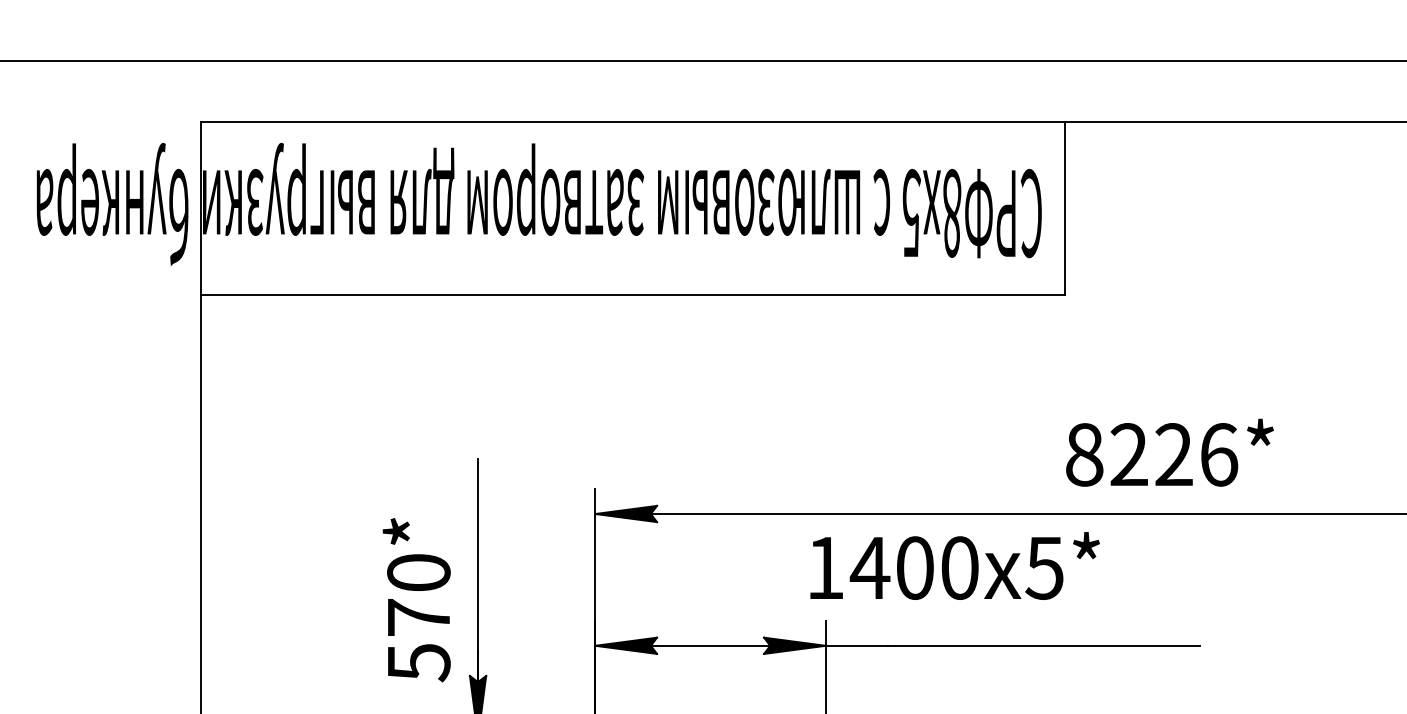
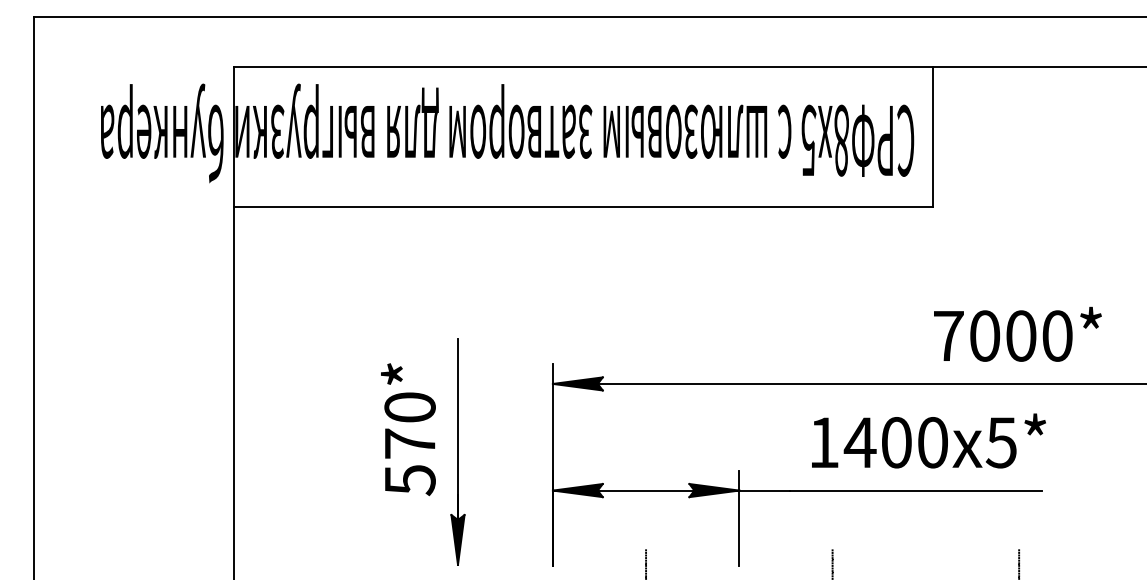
text: (1151, 454) -> (1002, 335), 8226* -> 7000*
text: (954, 565) -> (928, 440), moved
text: (416, 599) -> (408, 429), moved

